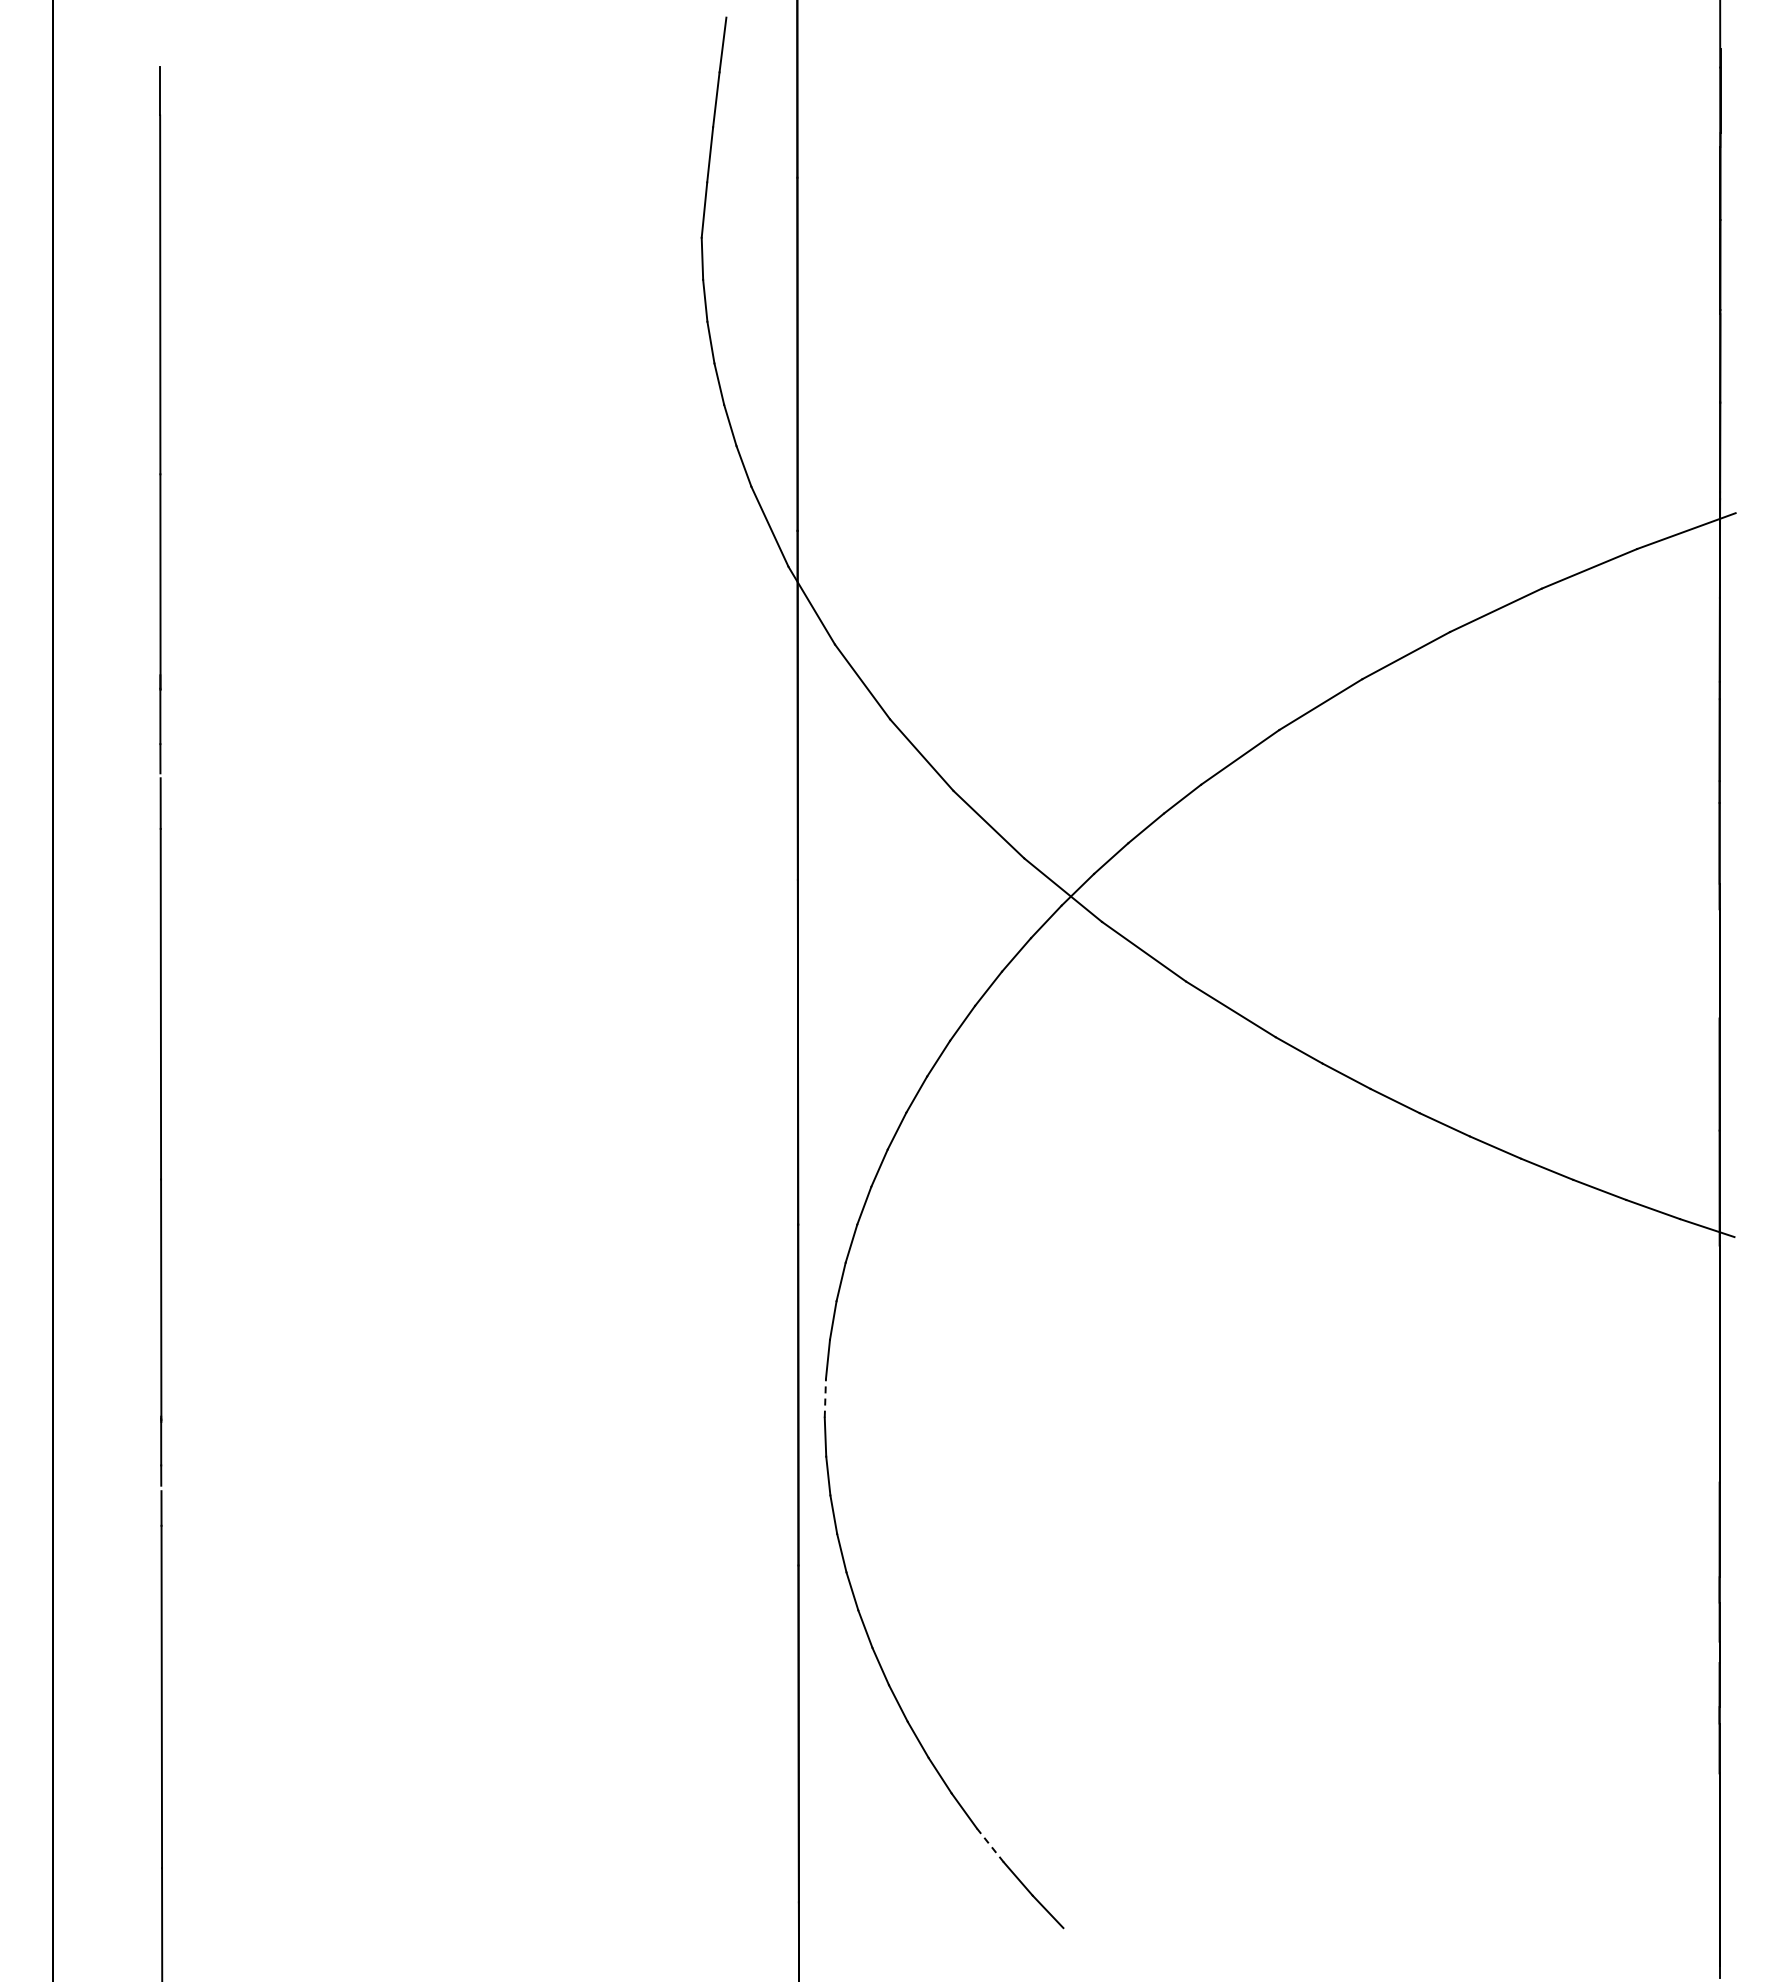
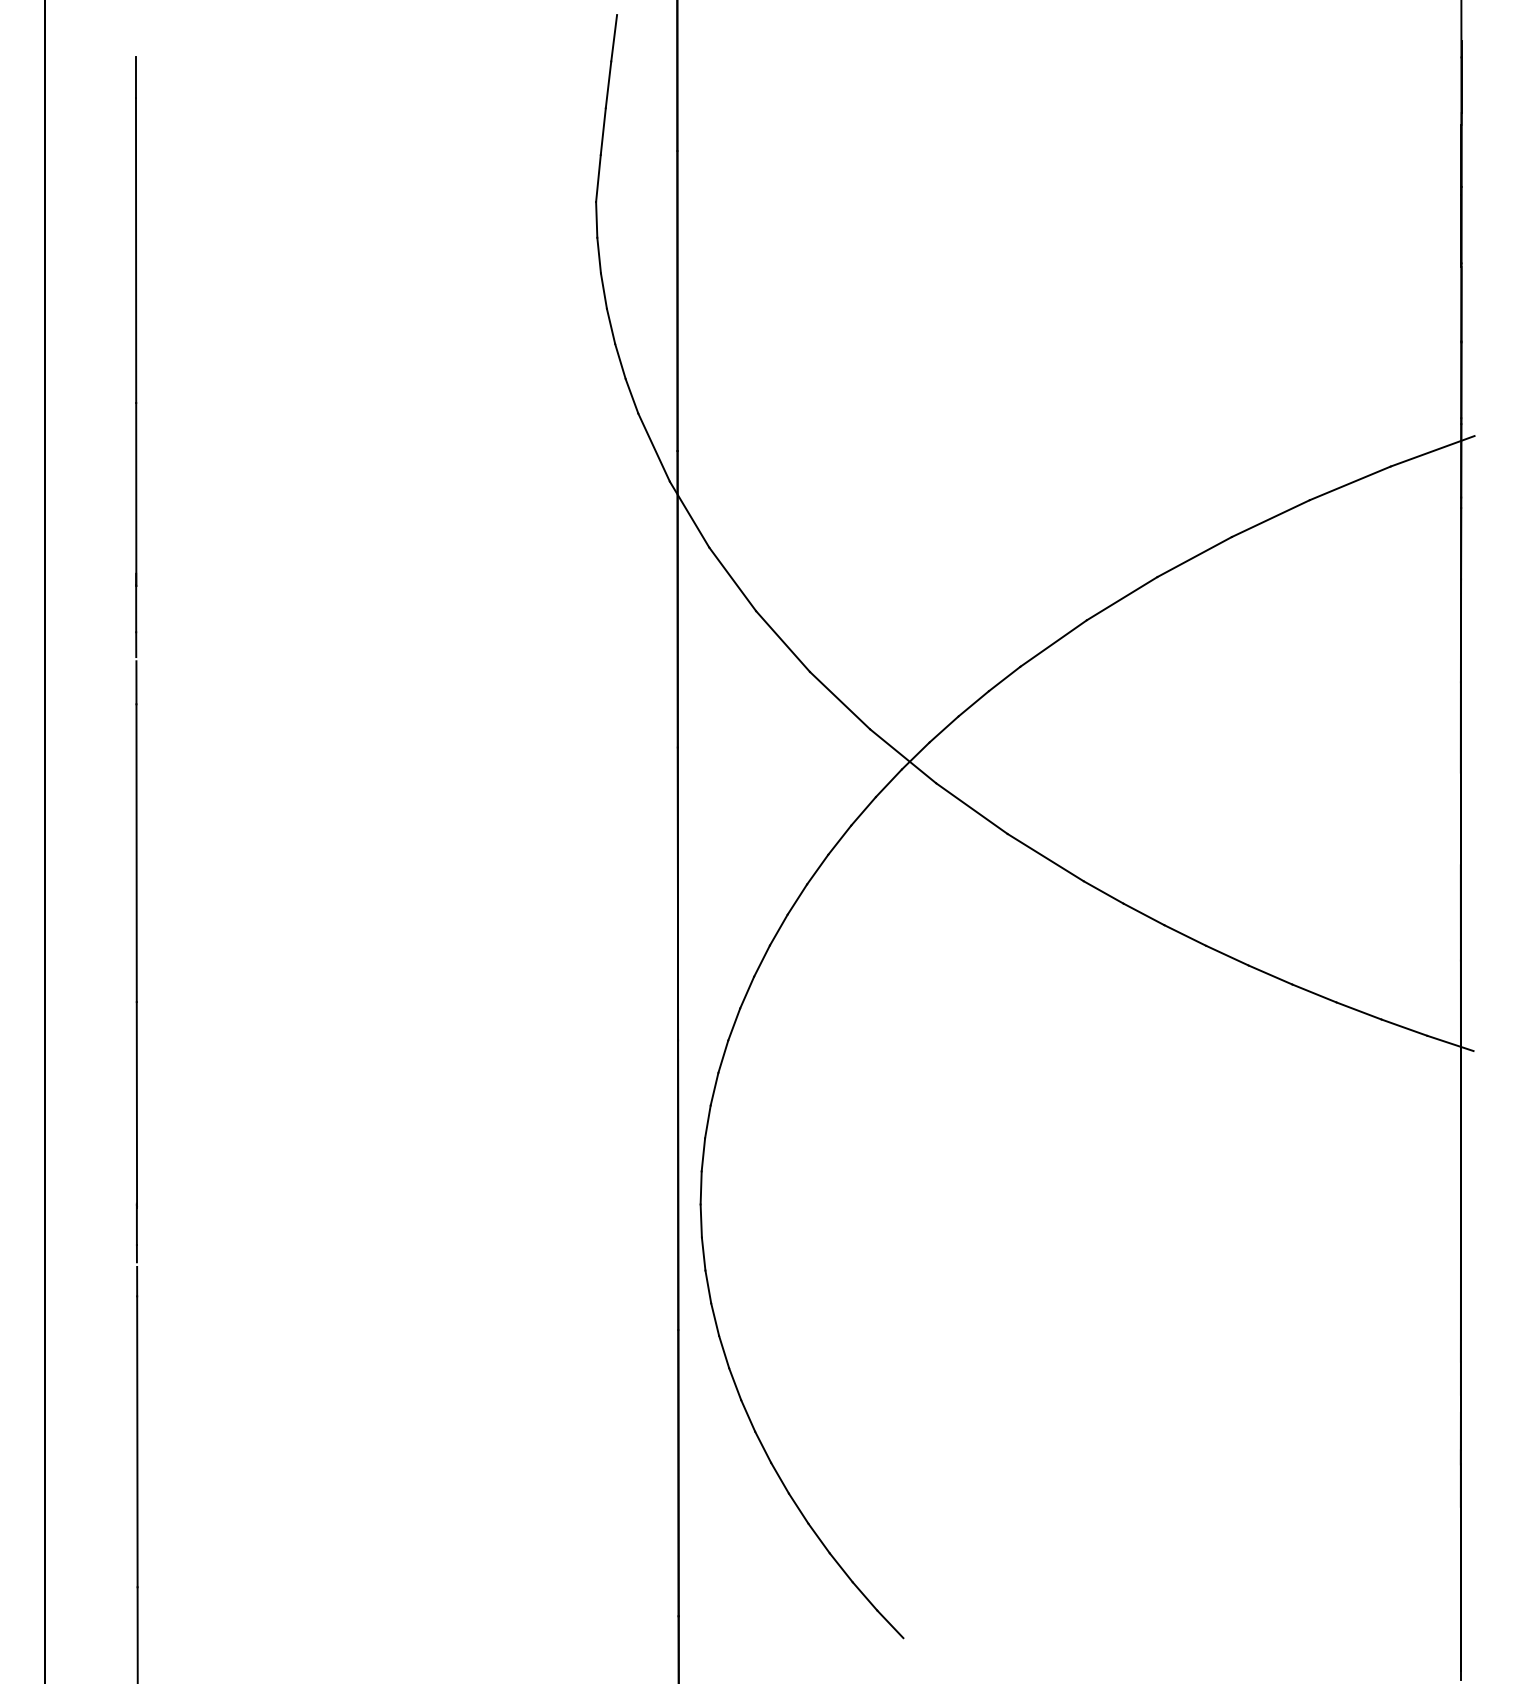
line: (825, 1397) -> (701, 1187), dashed -> solid
line: (990, 1845) -> (841, 1567), dashed -> solid

